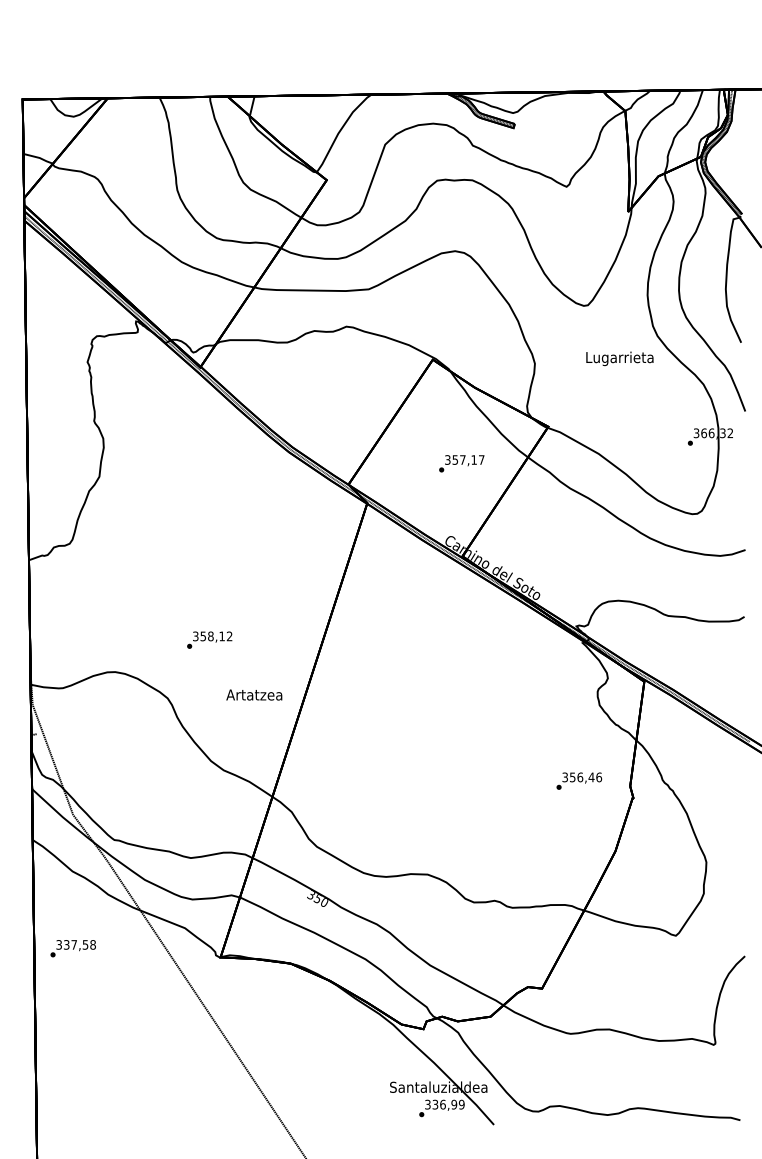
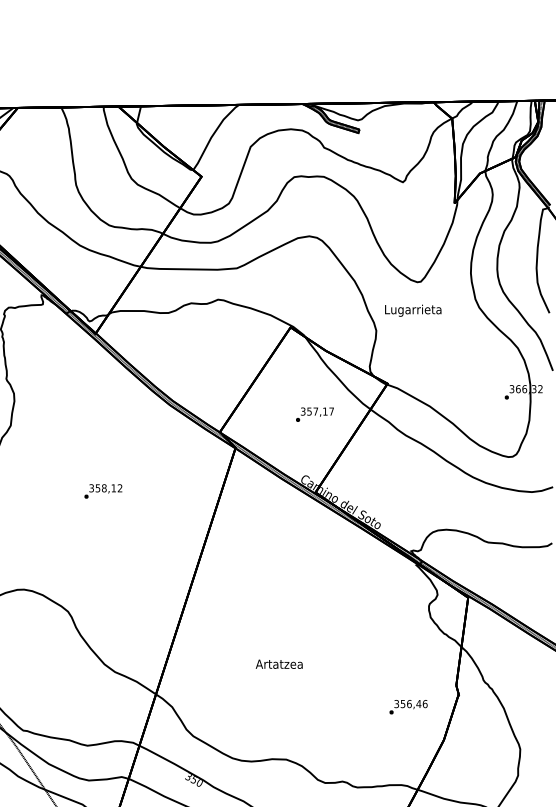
text: (619, 358) -> (412, 310), moved
text: (209, 639) -> (103, 490), moved
text: (254, 694) -> (279, 663), moved
text: (579, 780) -> (408, 706), moved

